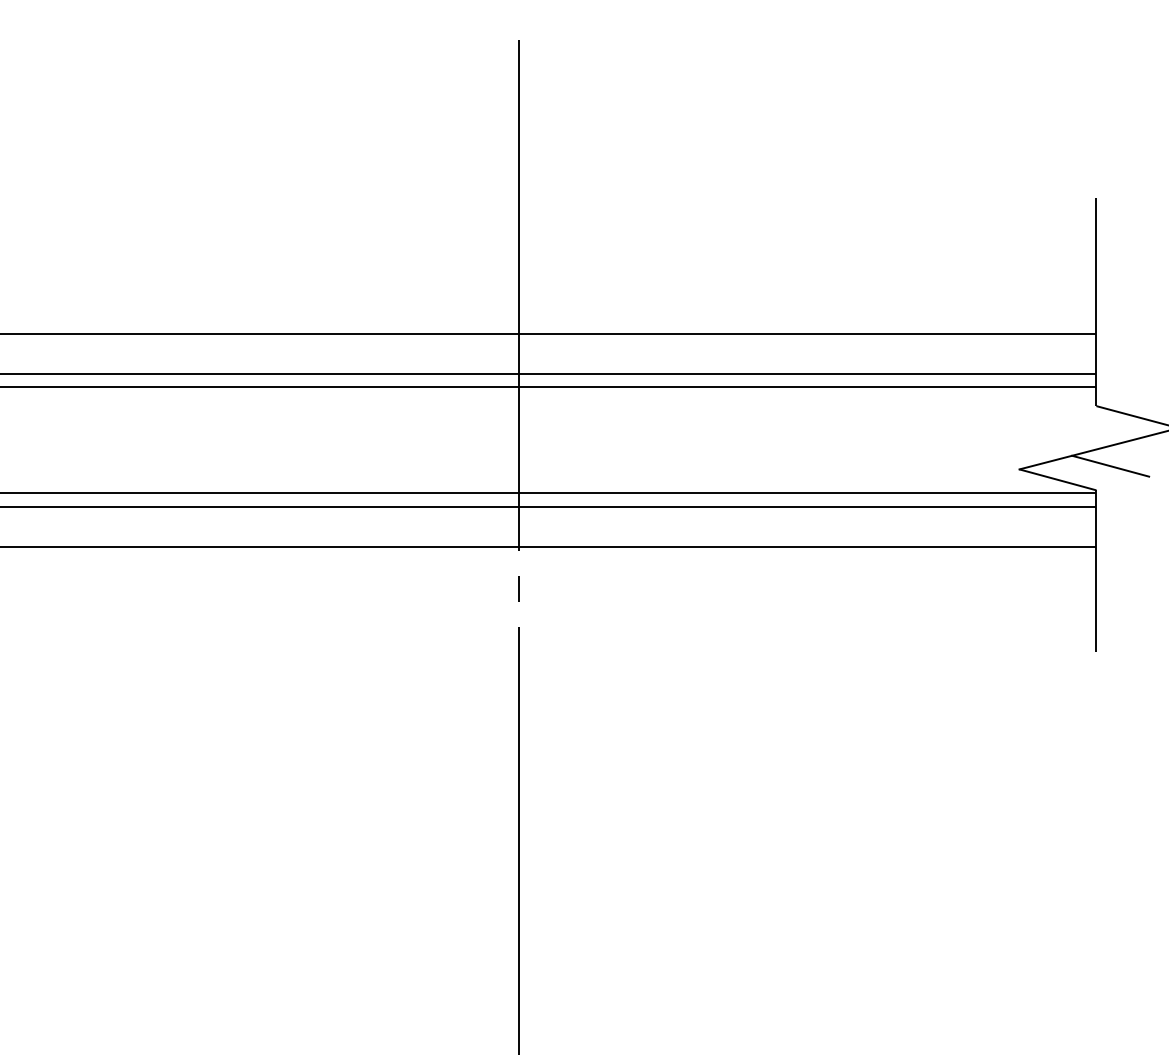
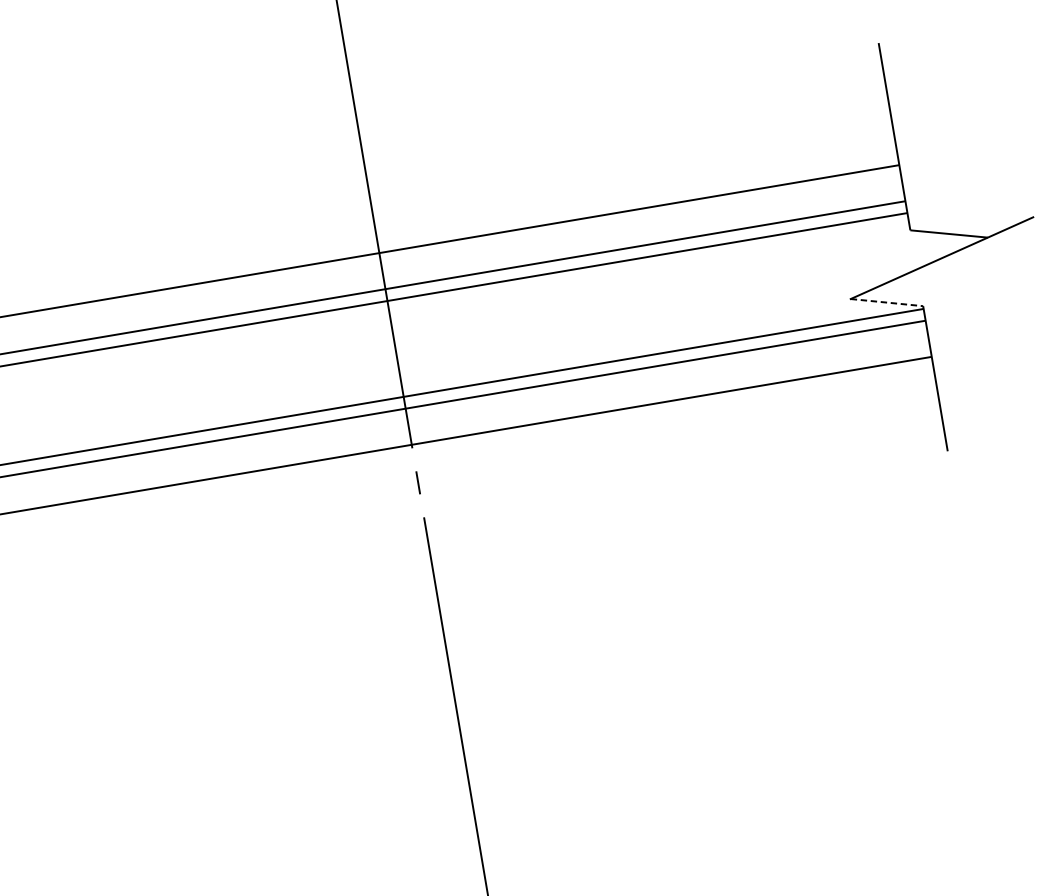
line: (1110, 465) -> (932, 281), removed
line: (1057, 479) -> (886, 302), solid -> dashed

